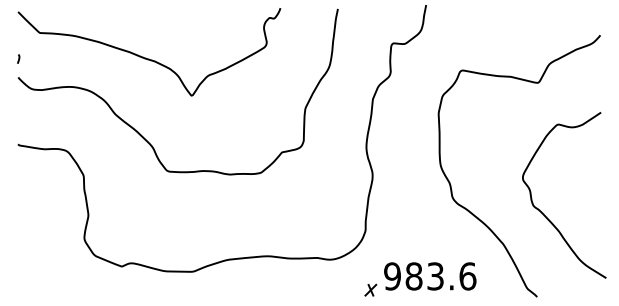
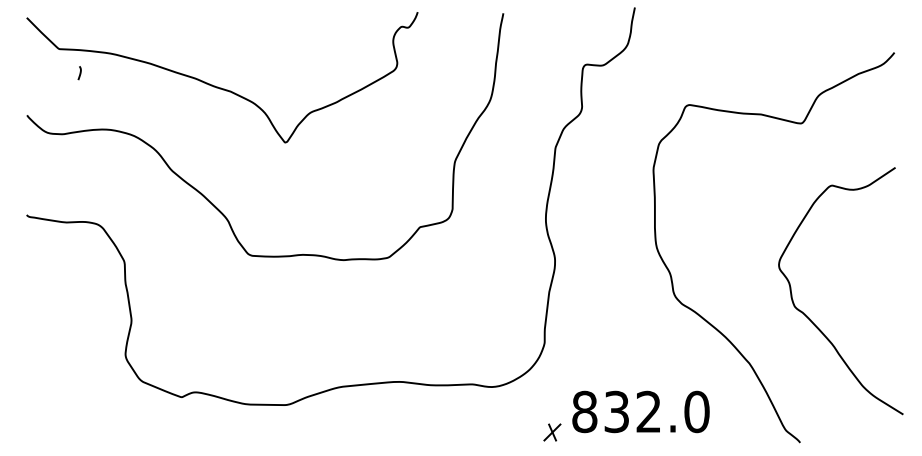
curve: (18, 58) -> (79, 72), moved
text: (430, 276) -> (641, 412), 983.6 -> 832.0

